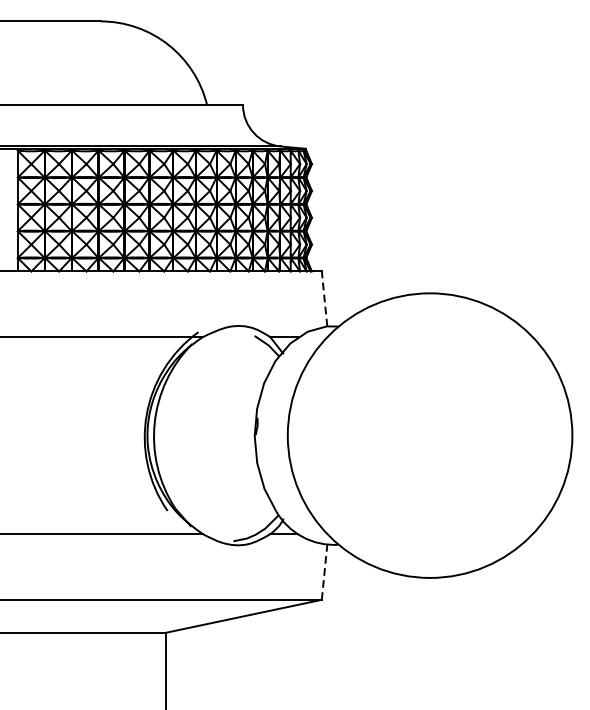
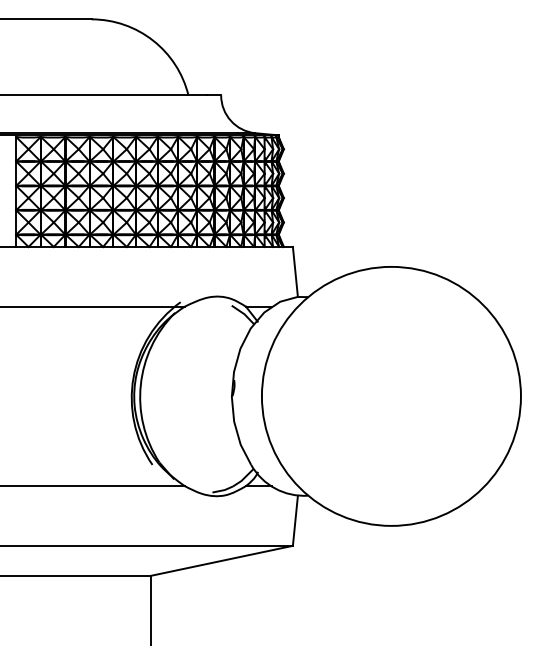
line: (324, 298) -> (295, 271), dashed -> solid
line: (324, 571) -> (295, 520), dashed -> solid

